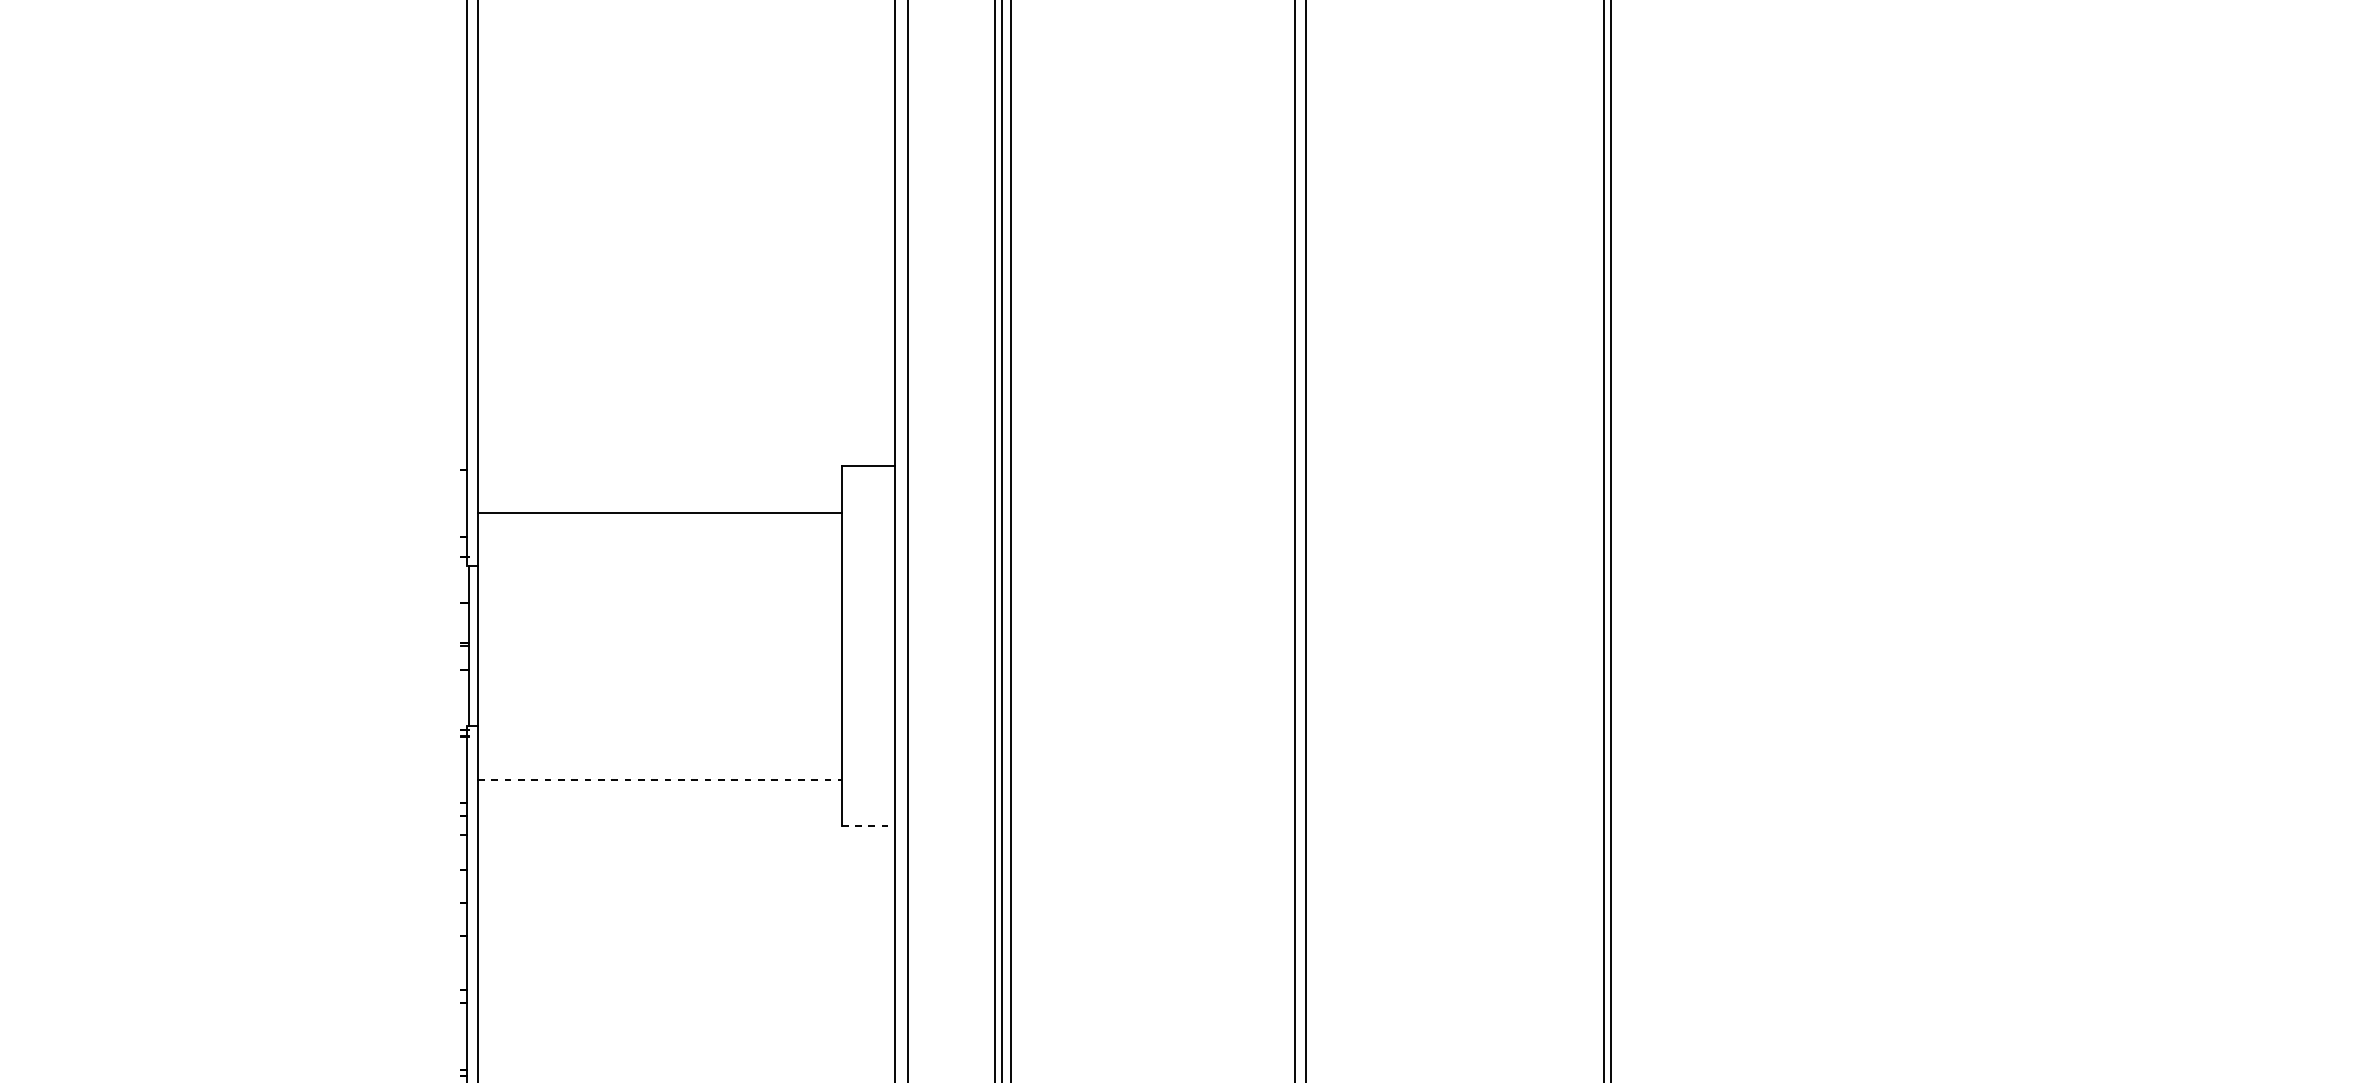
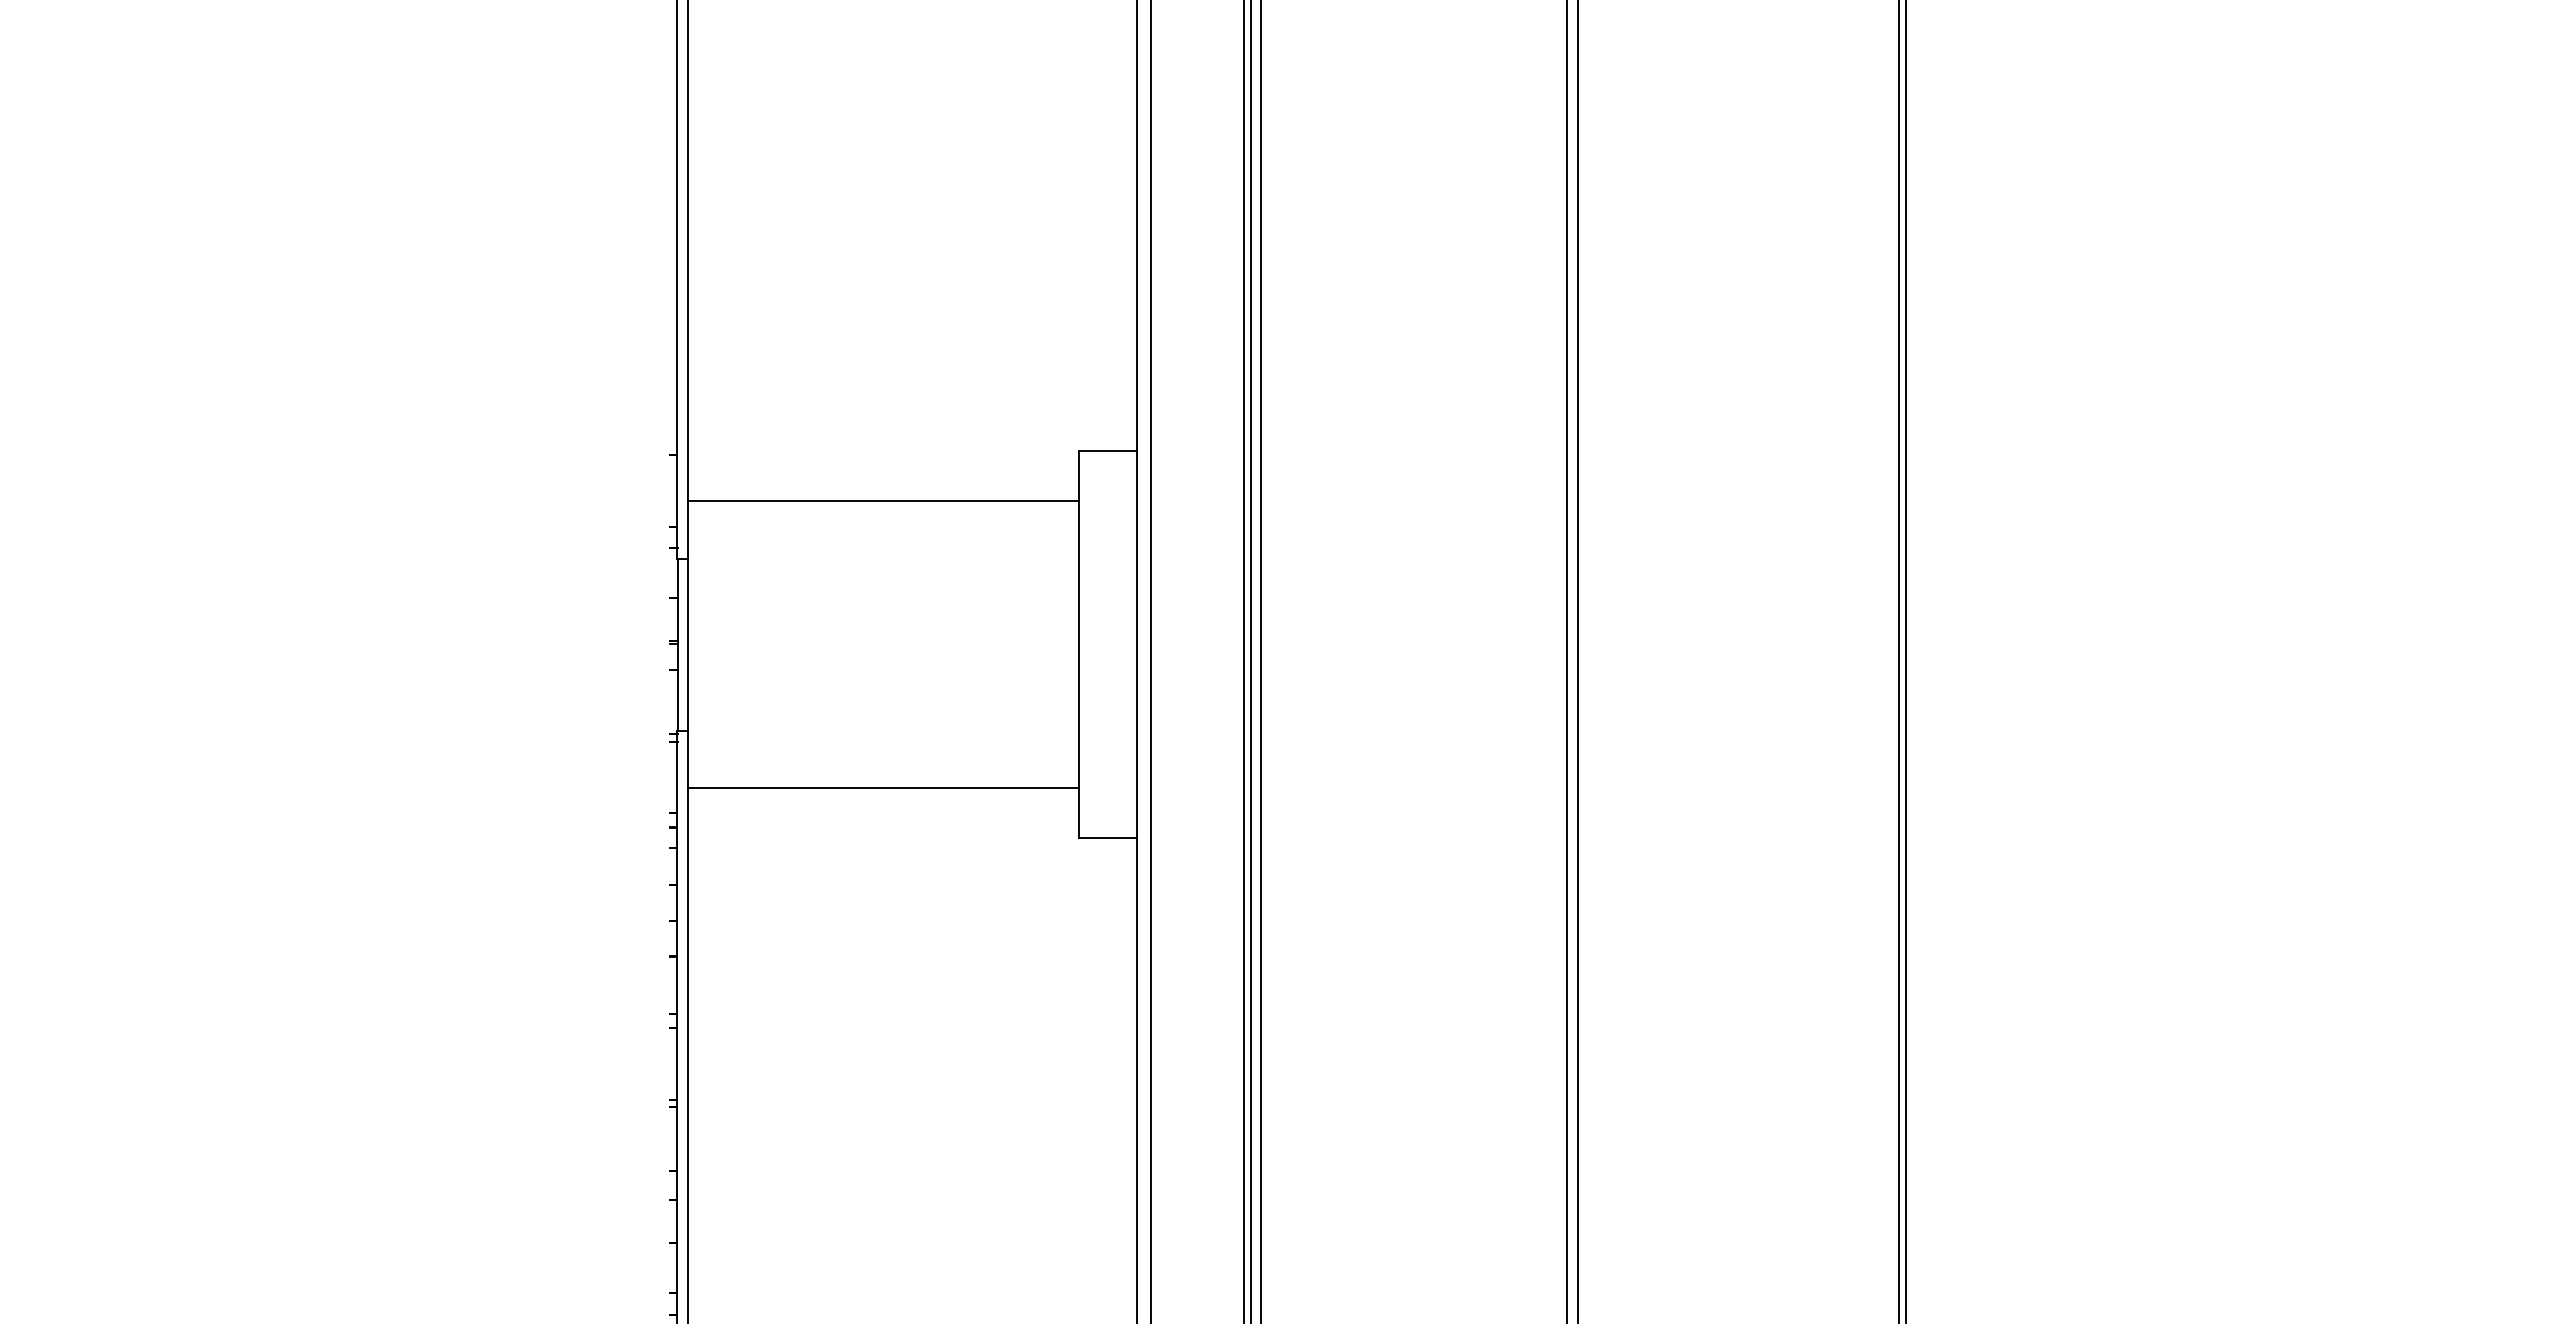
line: (659, 779) -> (883, 787), dashed -> solid
line: (868, 826) -> (1107, 838), dashed -> solid

